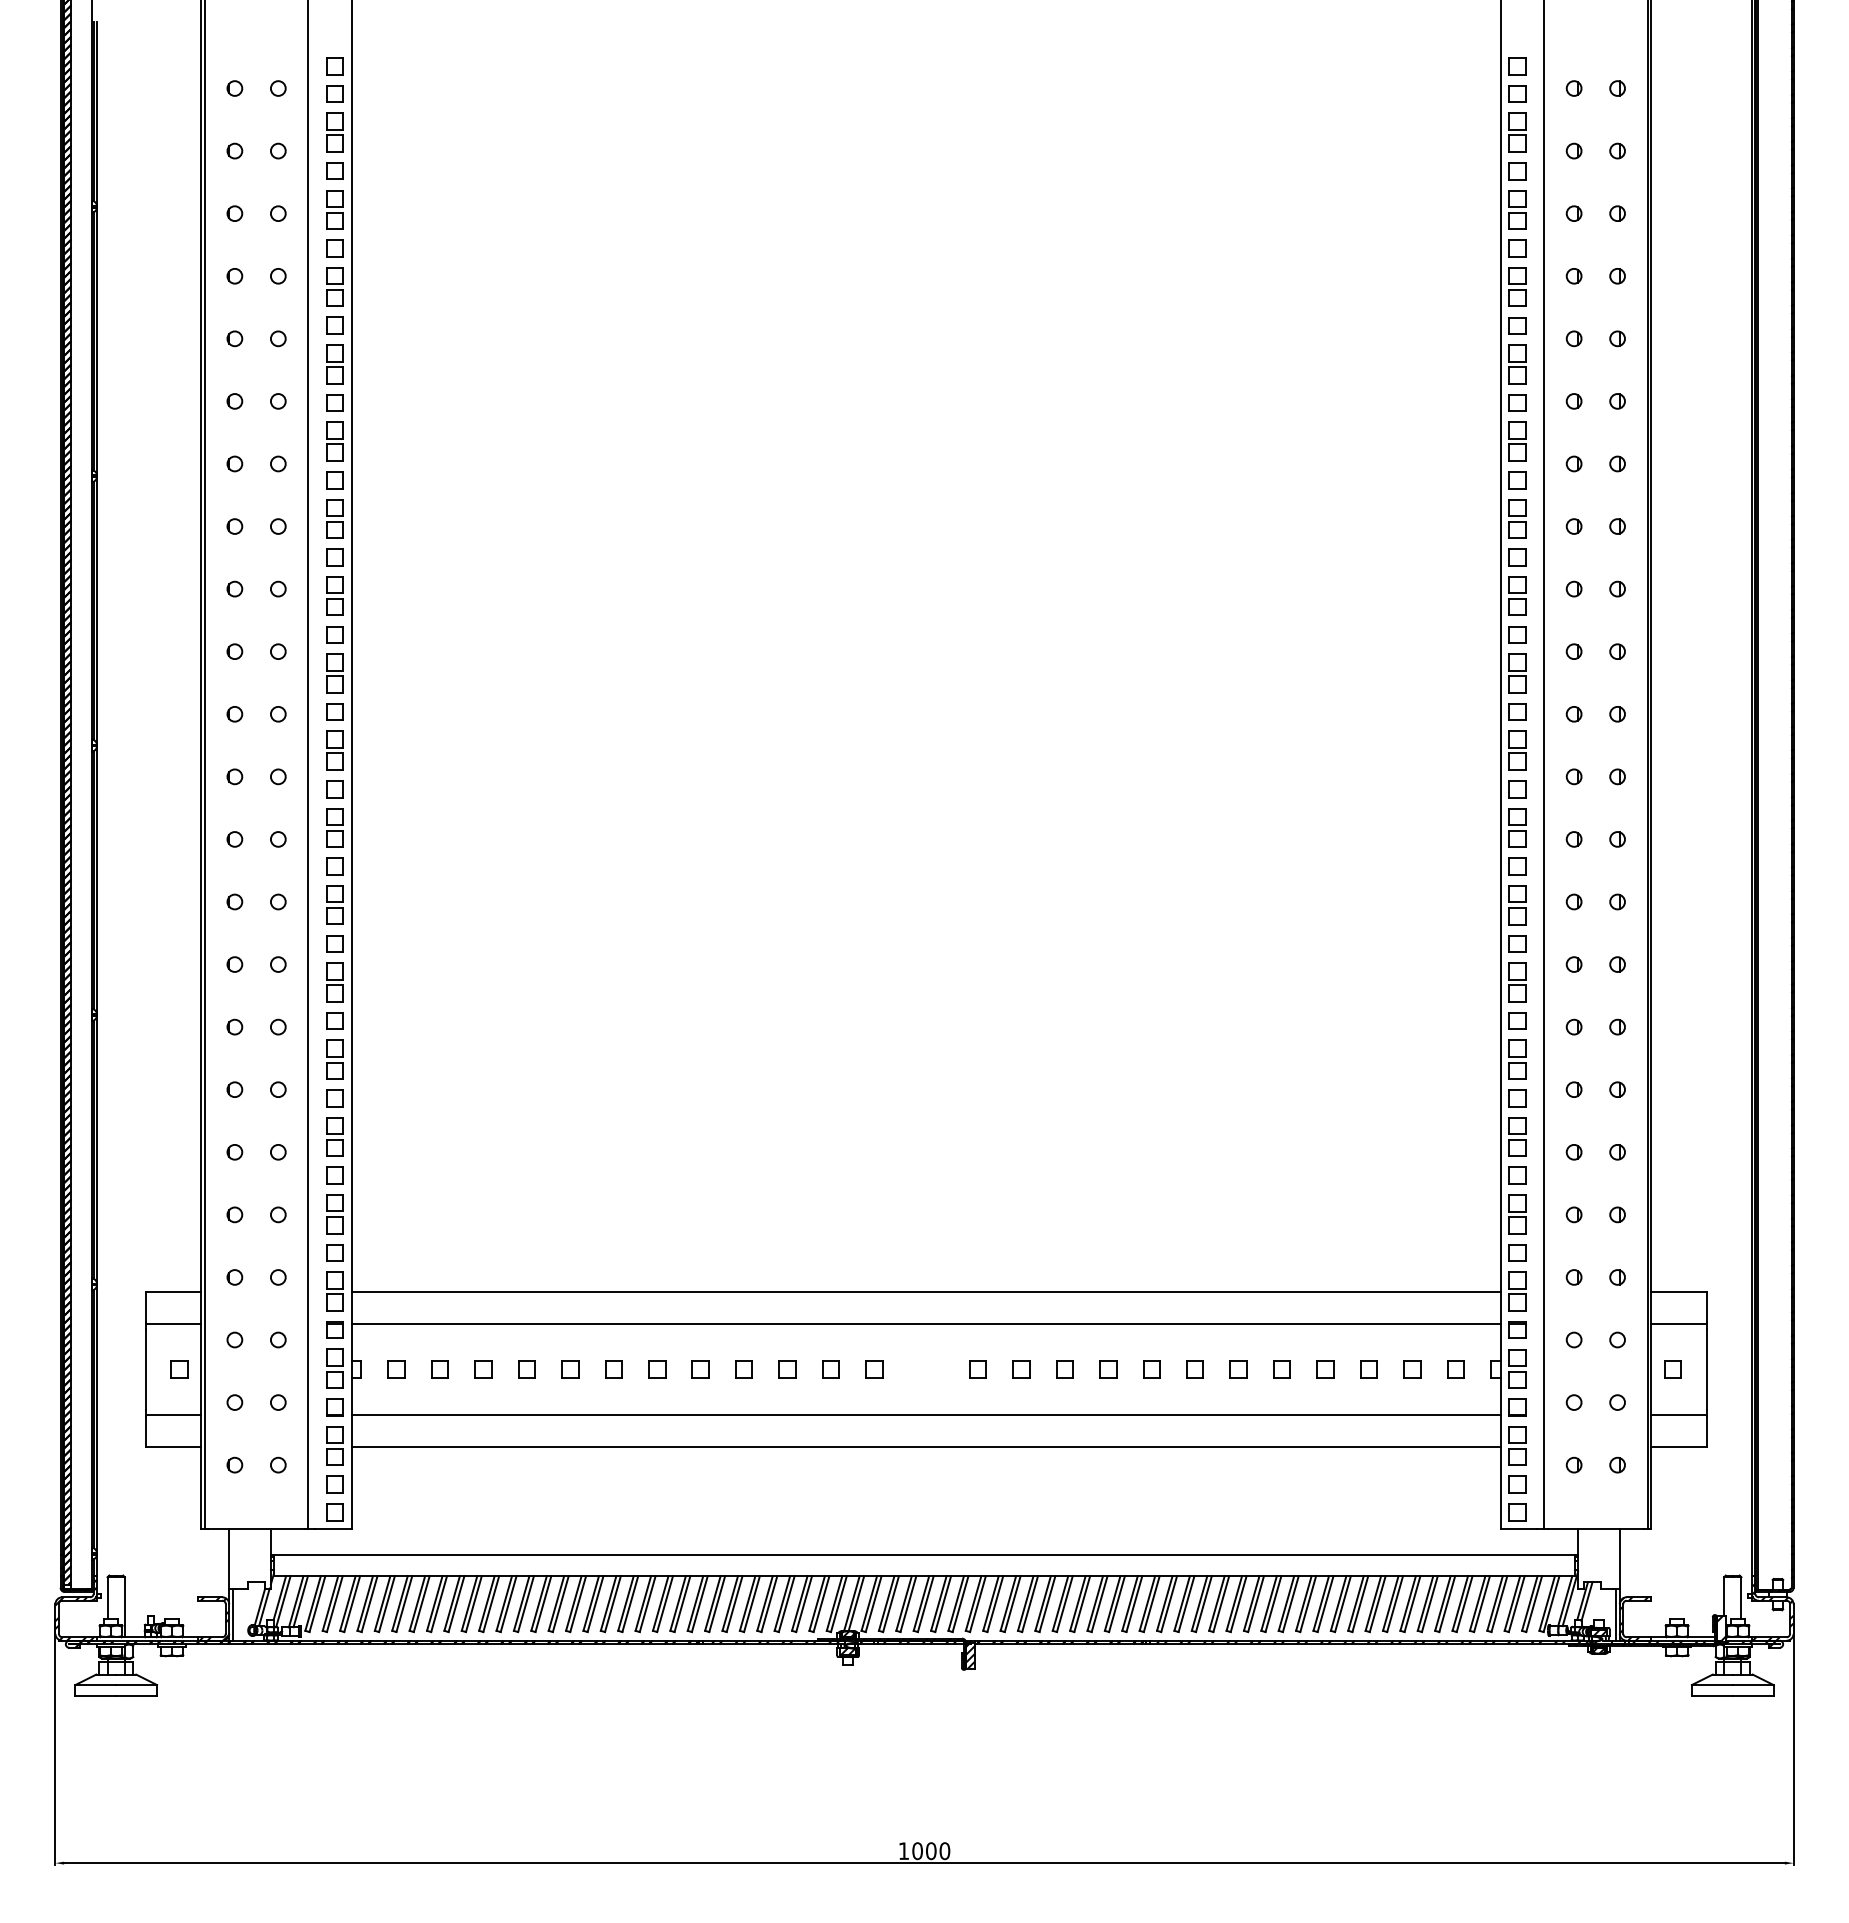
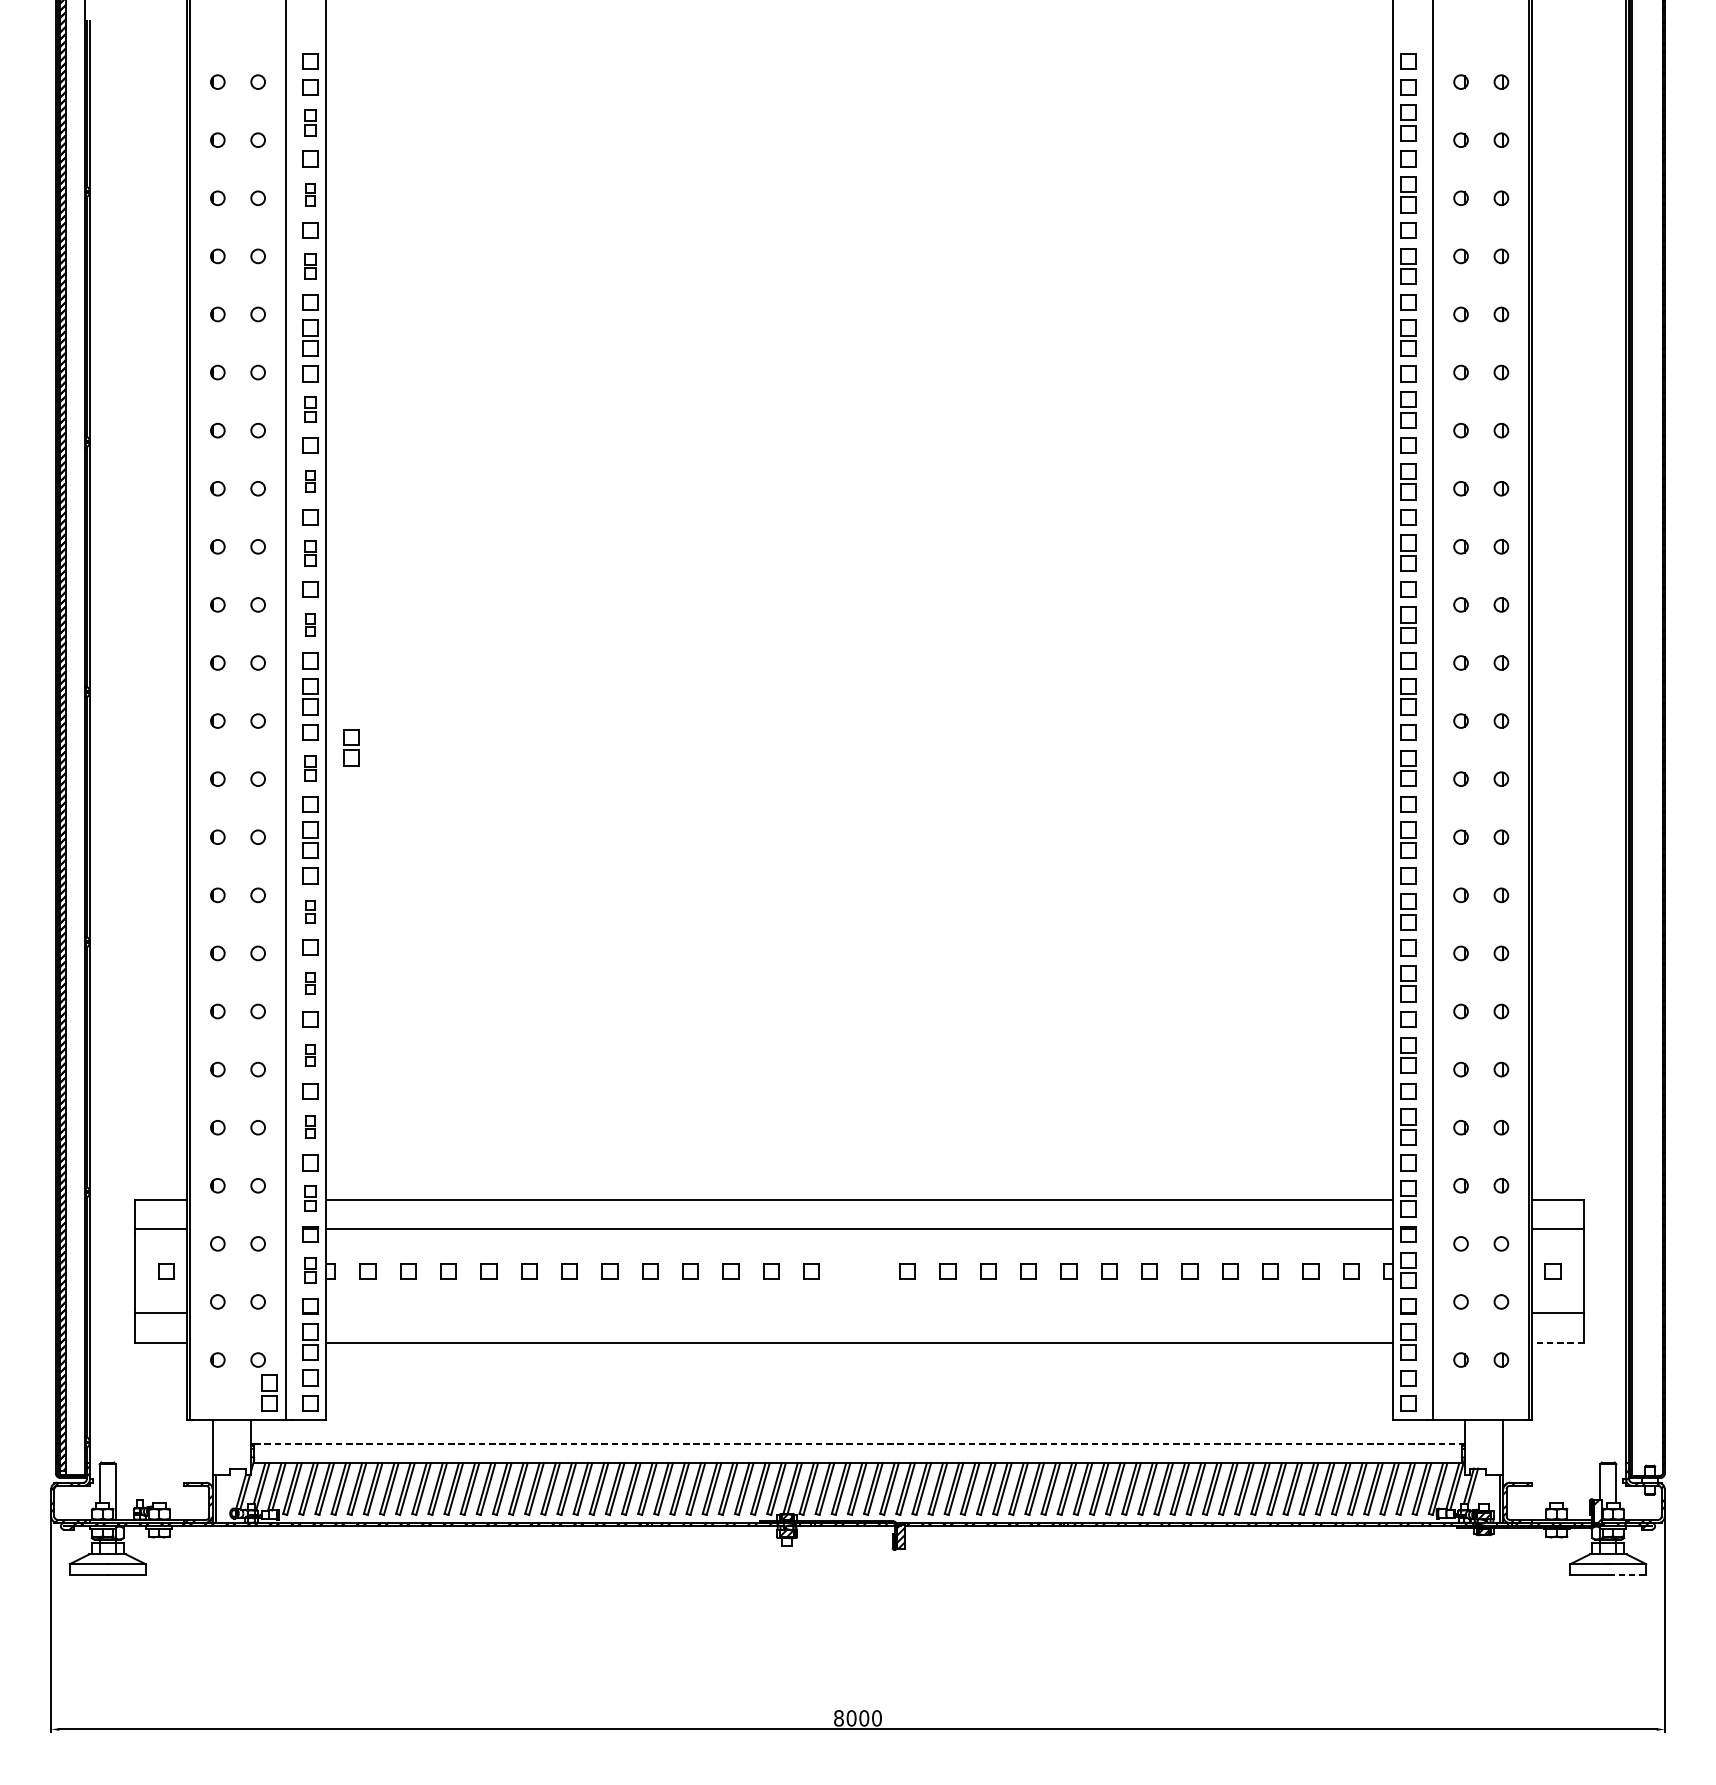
part: (334, 132) -> (310, 122), size x0.7
part: (334, 209) -> (310, 194), size x0.6
part: (334, 286) -> (310, 265), size x0.7
part: (334, 441) -> (310, 409), size x0.7
part: (334, 518) -> (310, 481), size x0.6
part: (334, 595) -> (310, 552), size x0.7
part: (334, 673) -> (310, 625), size x0.6
part: (378, 805) -> (351, 747), added
part: (334, 827) -> (310, 768), size x0.7
part: (334, 982) -> (310, 911), size x0.6
part: (334, 1059) -> (310, 983), size x0.6
part: (334, 1136) -> (310, 1054), size x0.6
part: (334, 1214) -> (310, 1127), size x0.6
part: (334, 1291) -> (310, 1198), size x0.7
part: (334, 1368) -> (310, 1270), size x0.7
line: (925, 1414) -> (858, 1313), removed
line: (1678, 1446) -> (1557, 1342), solid -> dashed
part: (290, 1500) -> (269, 1392), added
line: (925, 1555) -> (858, 1443), solid -> dashed
line: (1753, 1696) -> (1627, 1574), solid -> dashed
text: (903, 1851) -> (838, 1718), 1000 -> 8000

